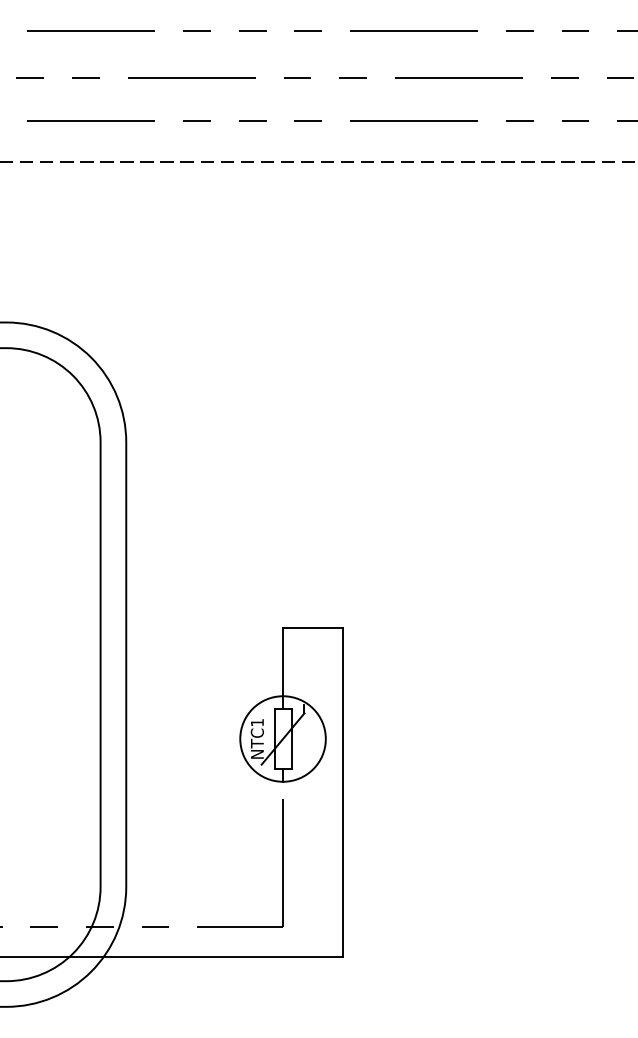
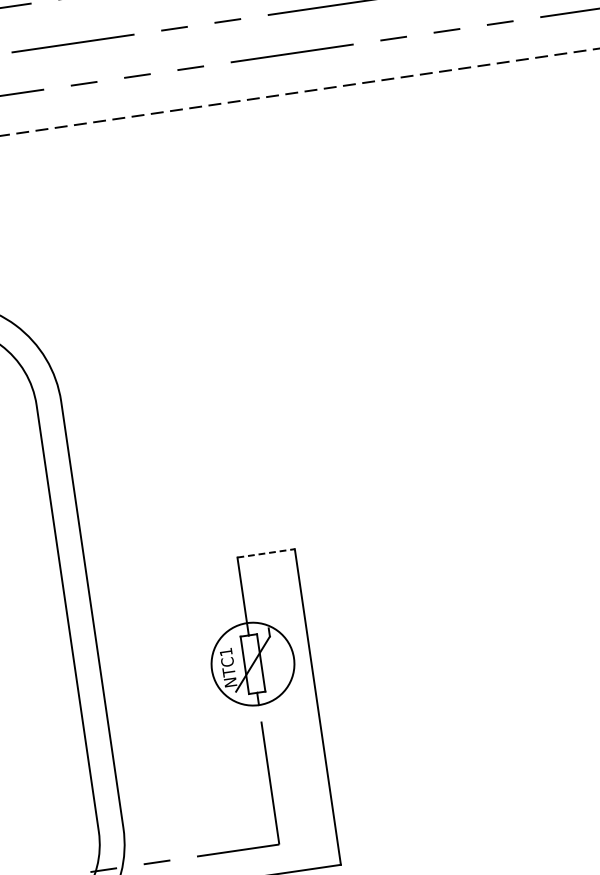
line: (313, 627) -> (266, 553), solid -> dashed

